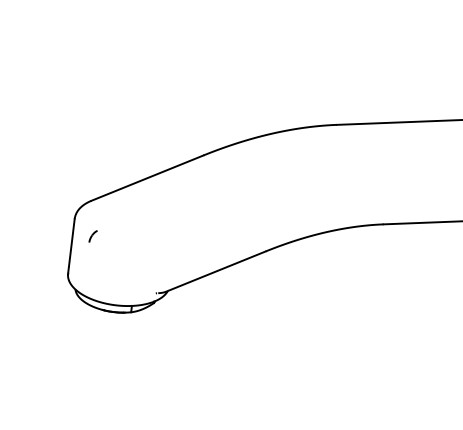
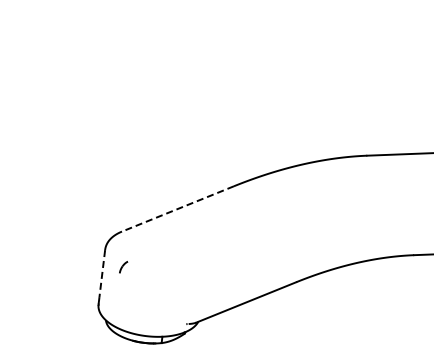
line: (147, 178) -> (177, 209), solid -> dashed
line: (71, 242) -> (101, 273), solid -> dashed

